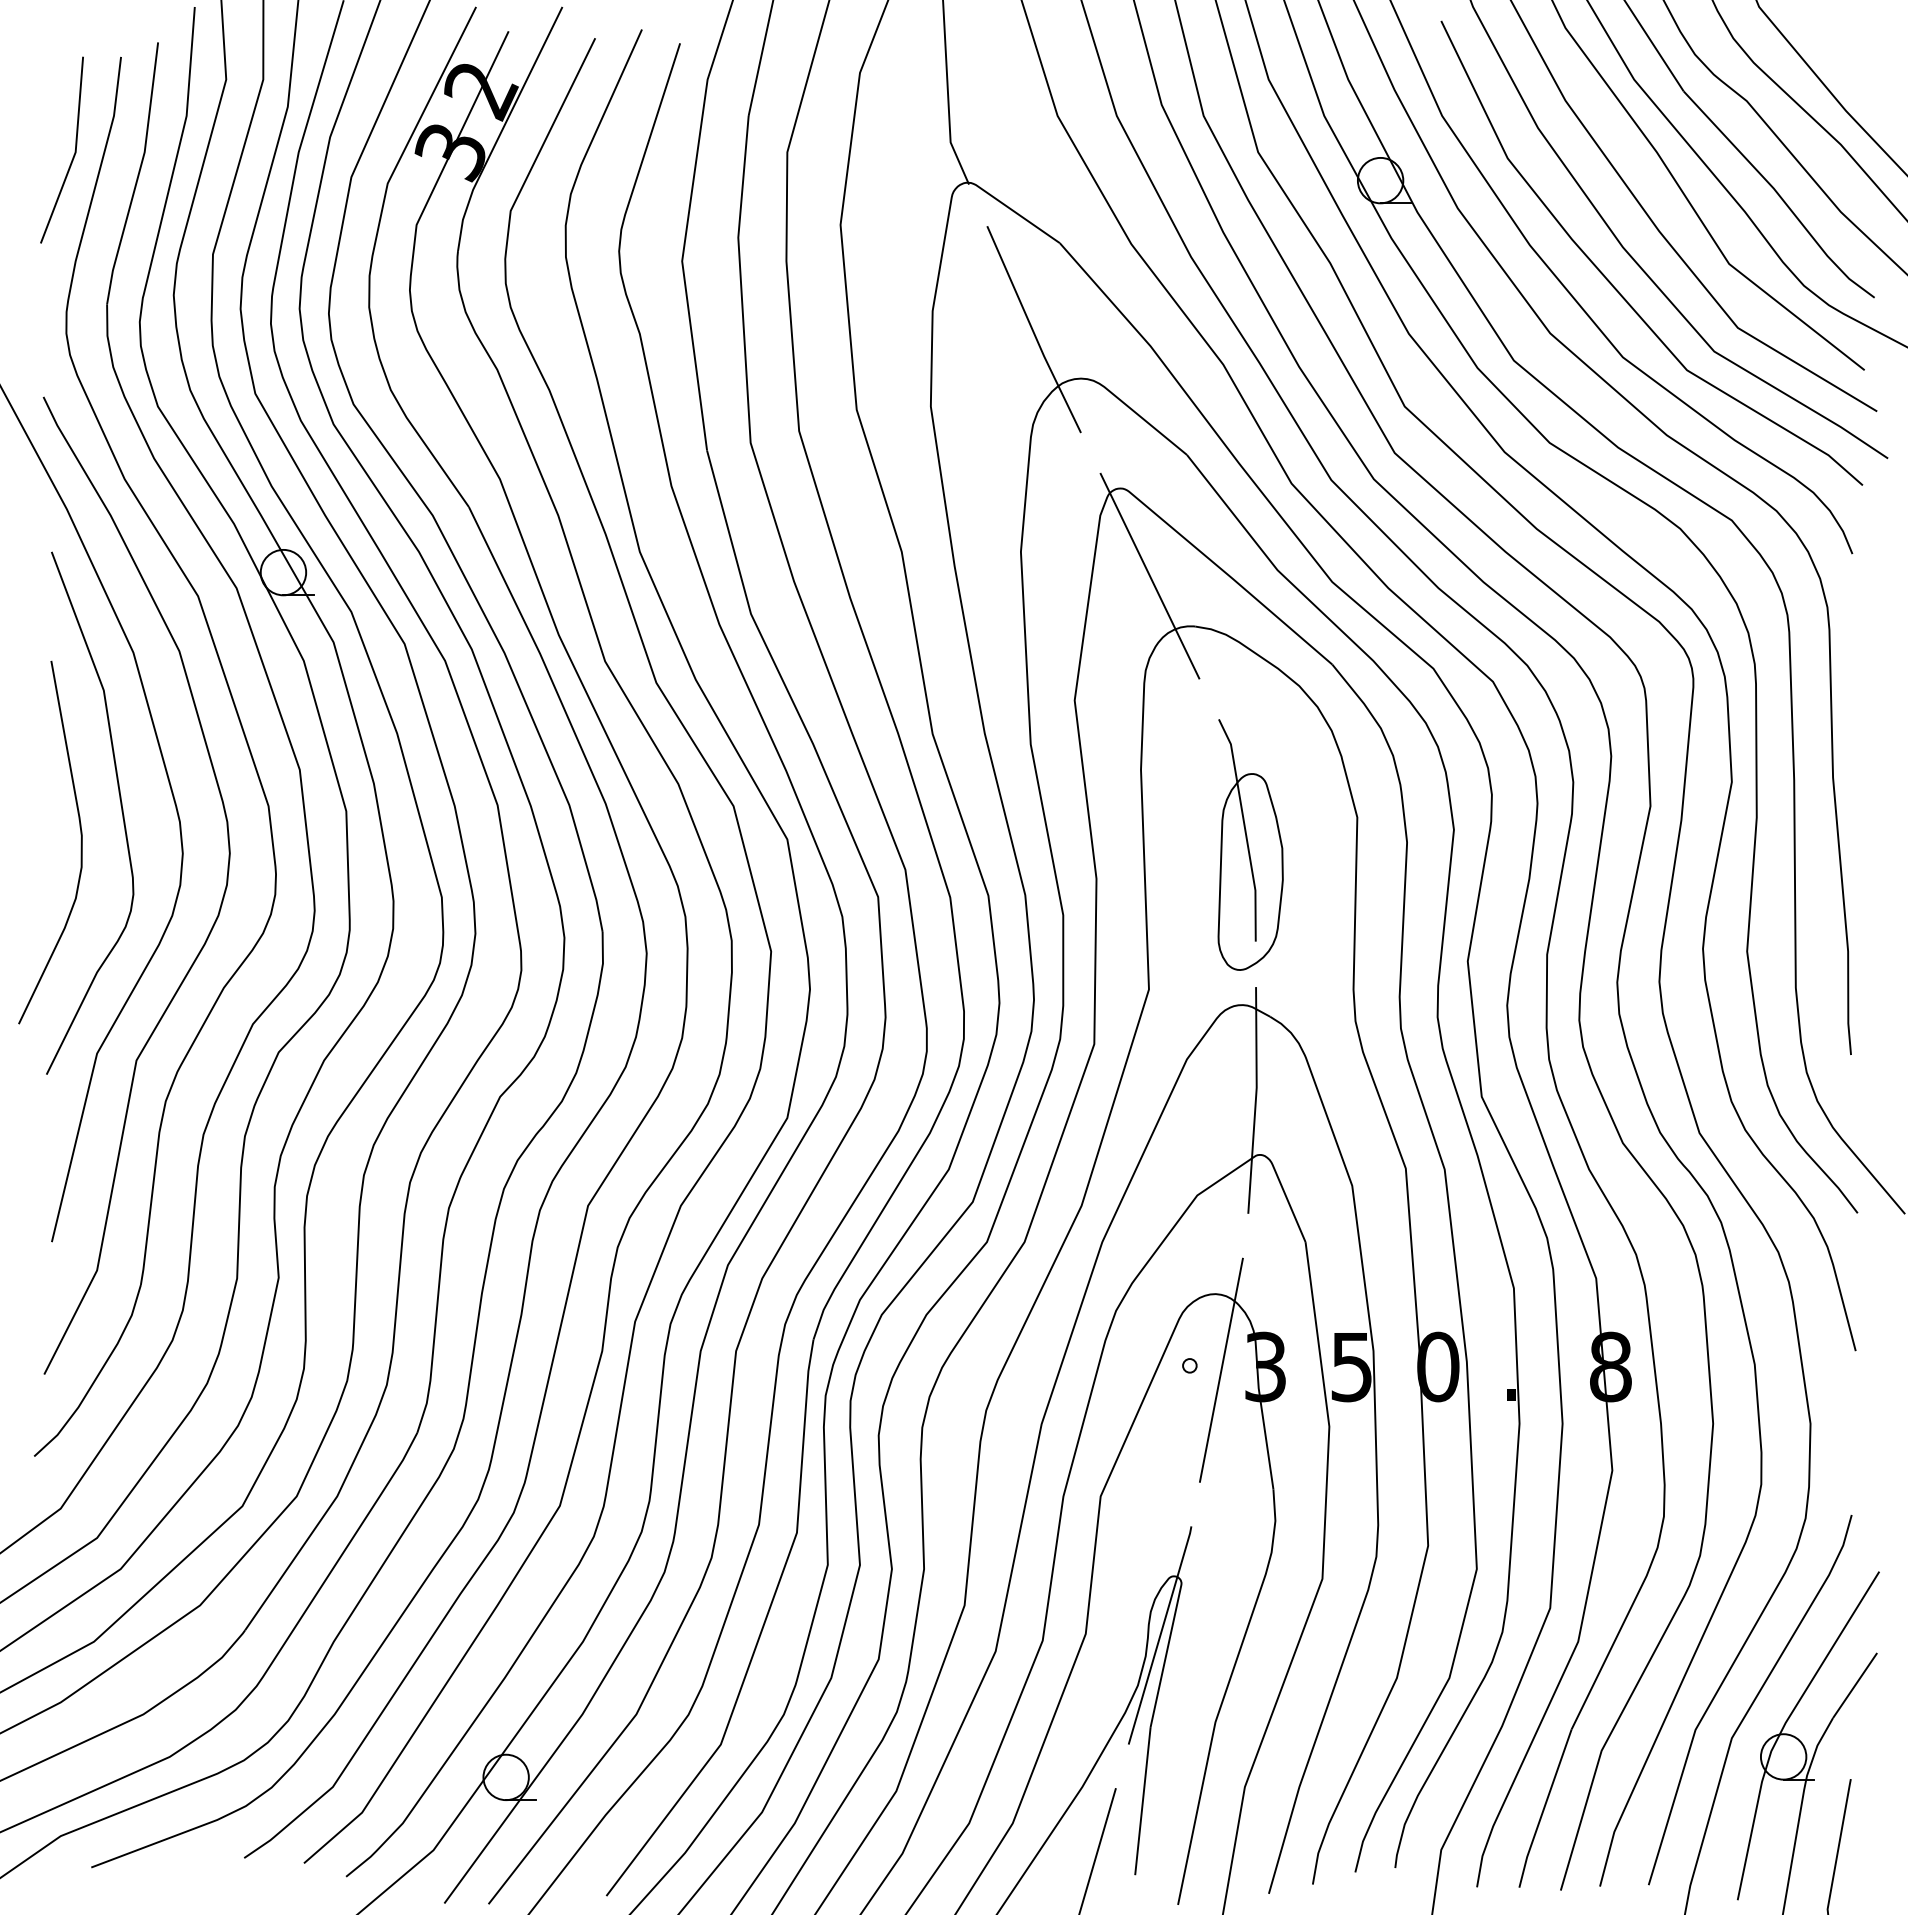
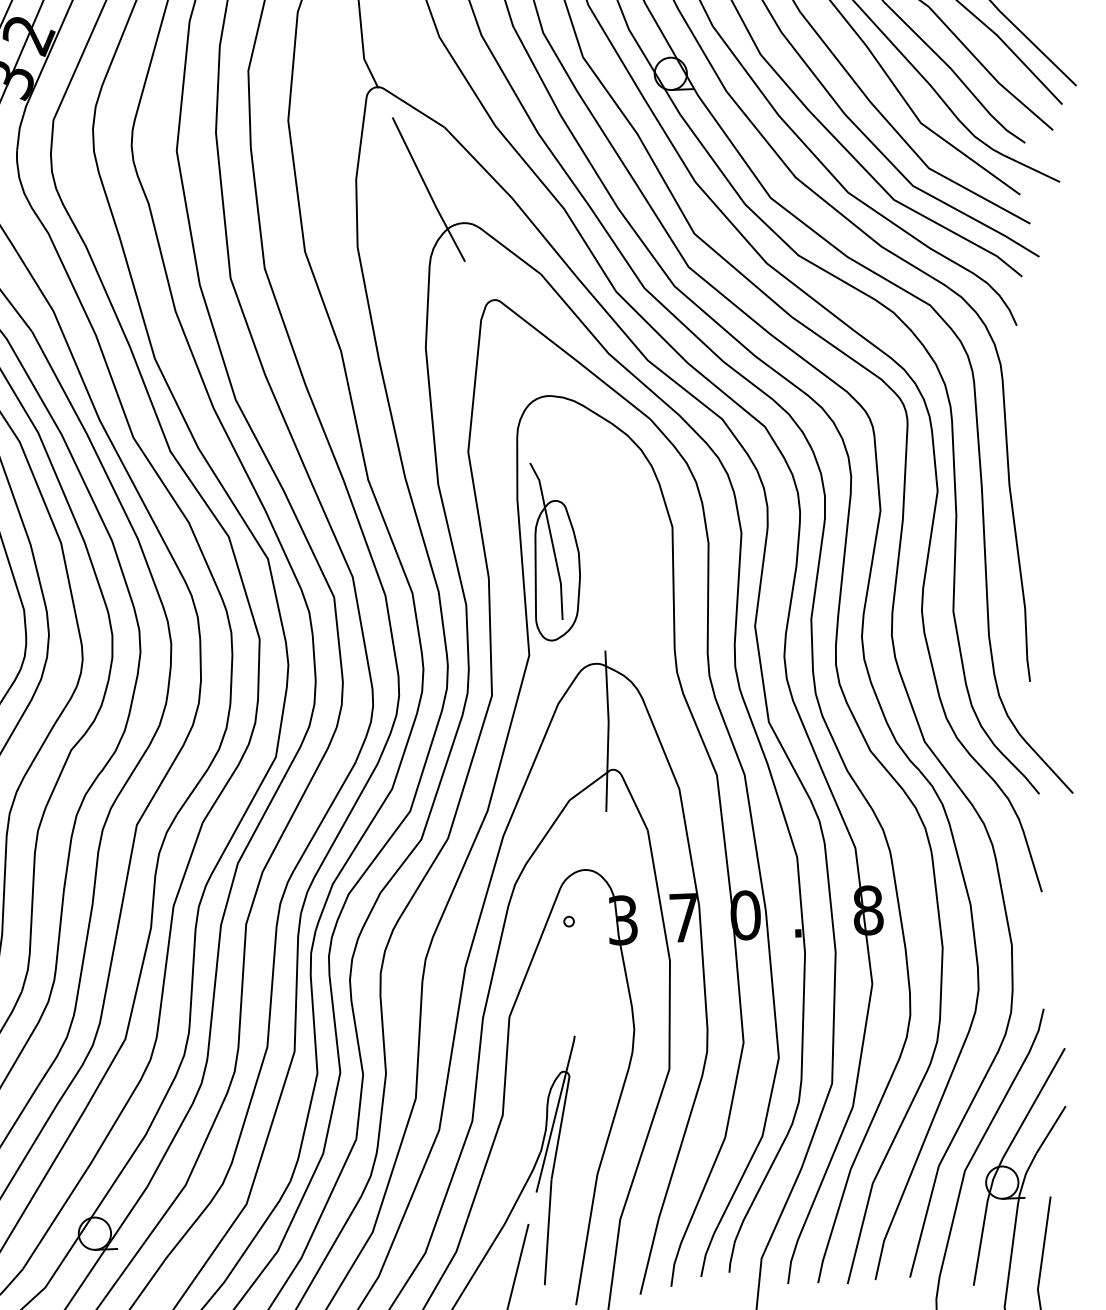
line: (1149, 575) -> (517, 361), removed
part: (1250, 844) -> (556, 551), moved
text: (1351, 1367) -> (684, 918), 5 -> 7
line: (1220, 1369) -> (590, 923), removed

